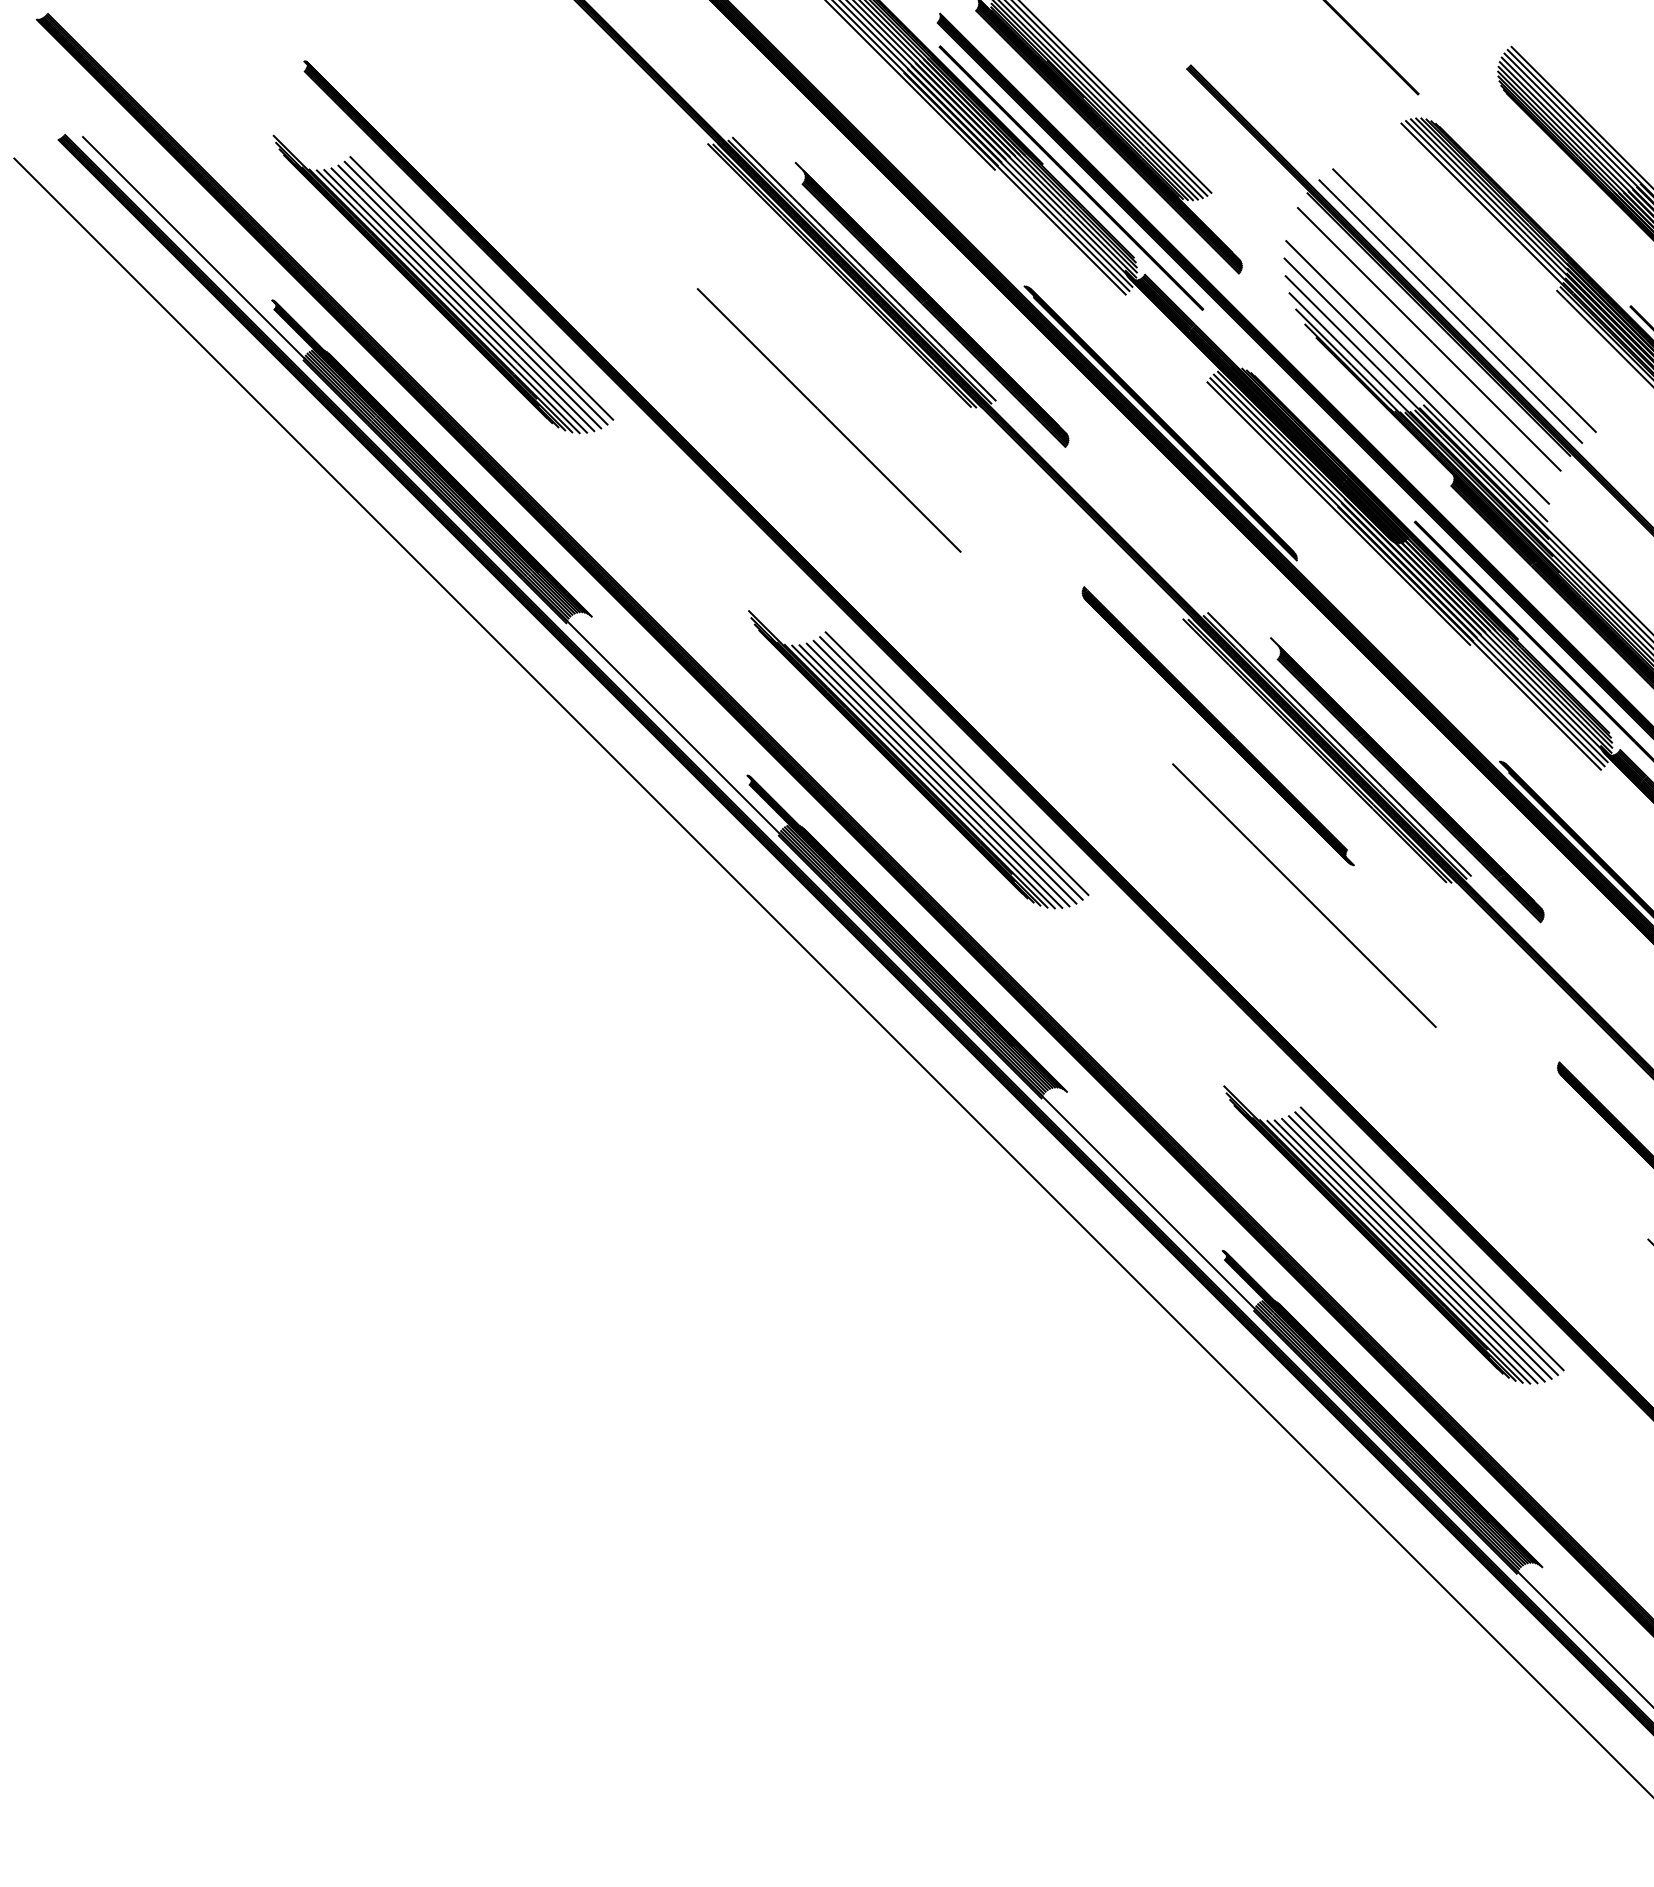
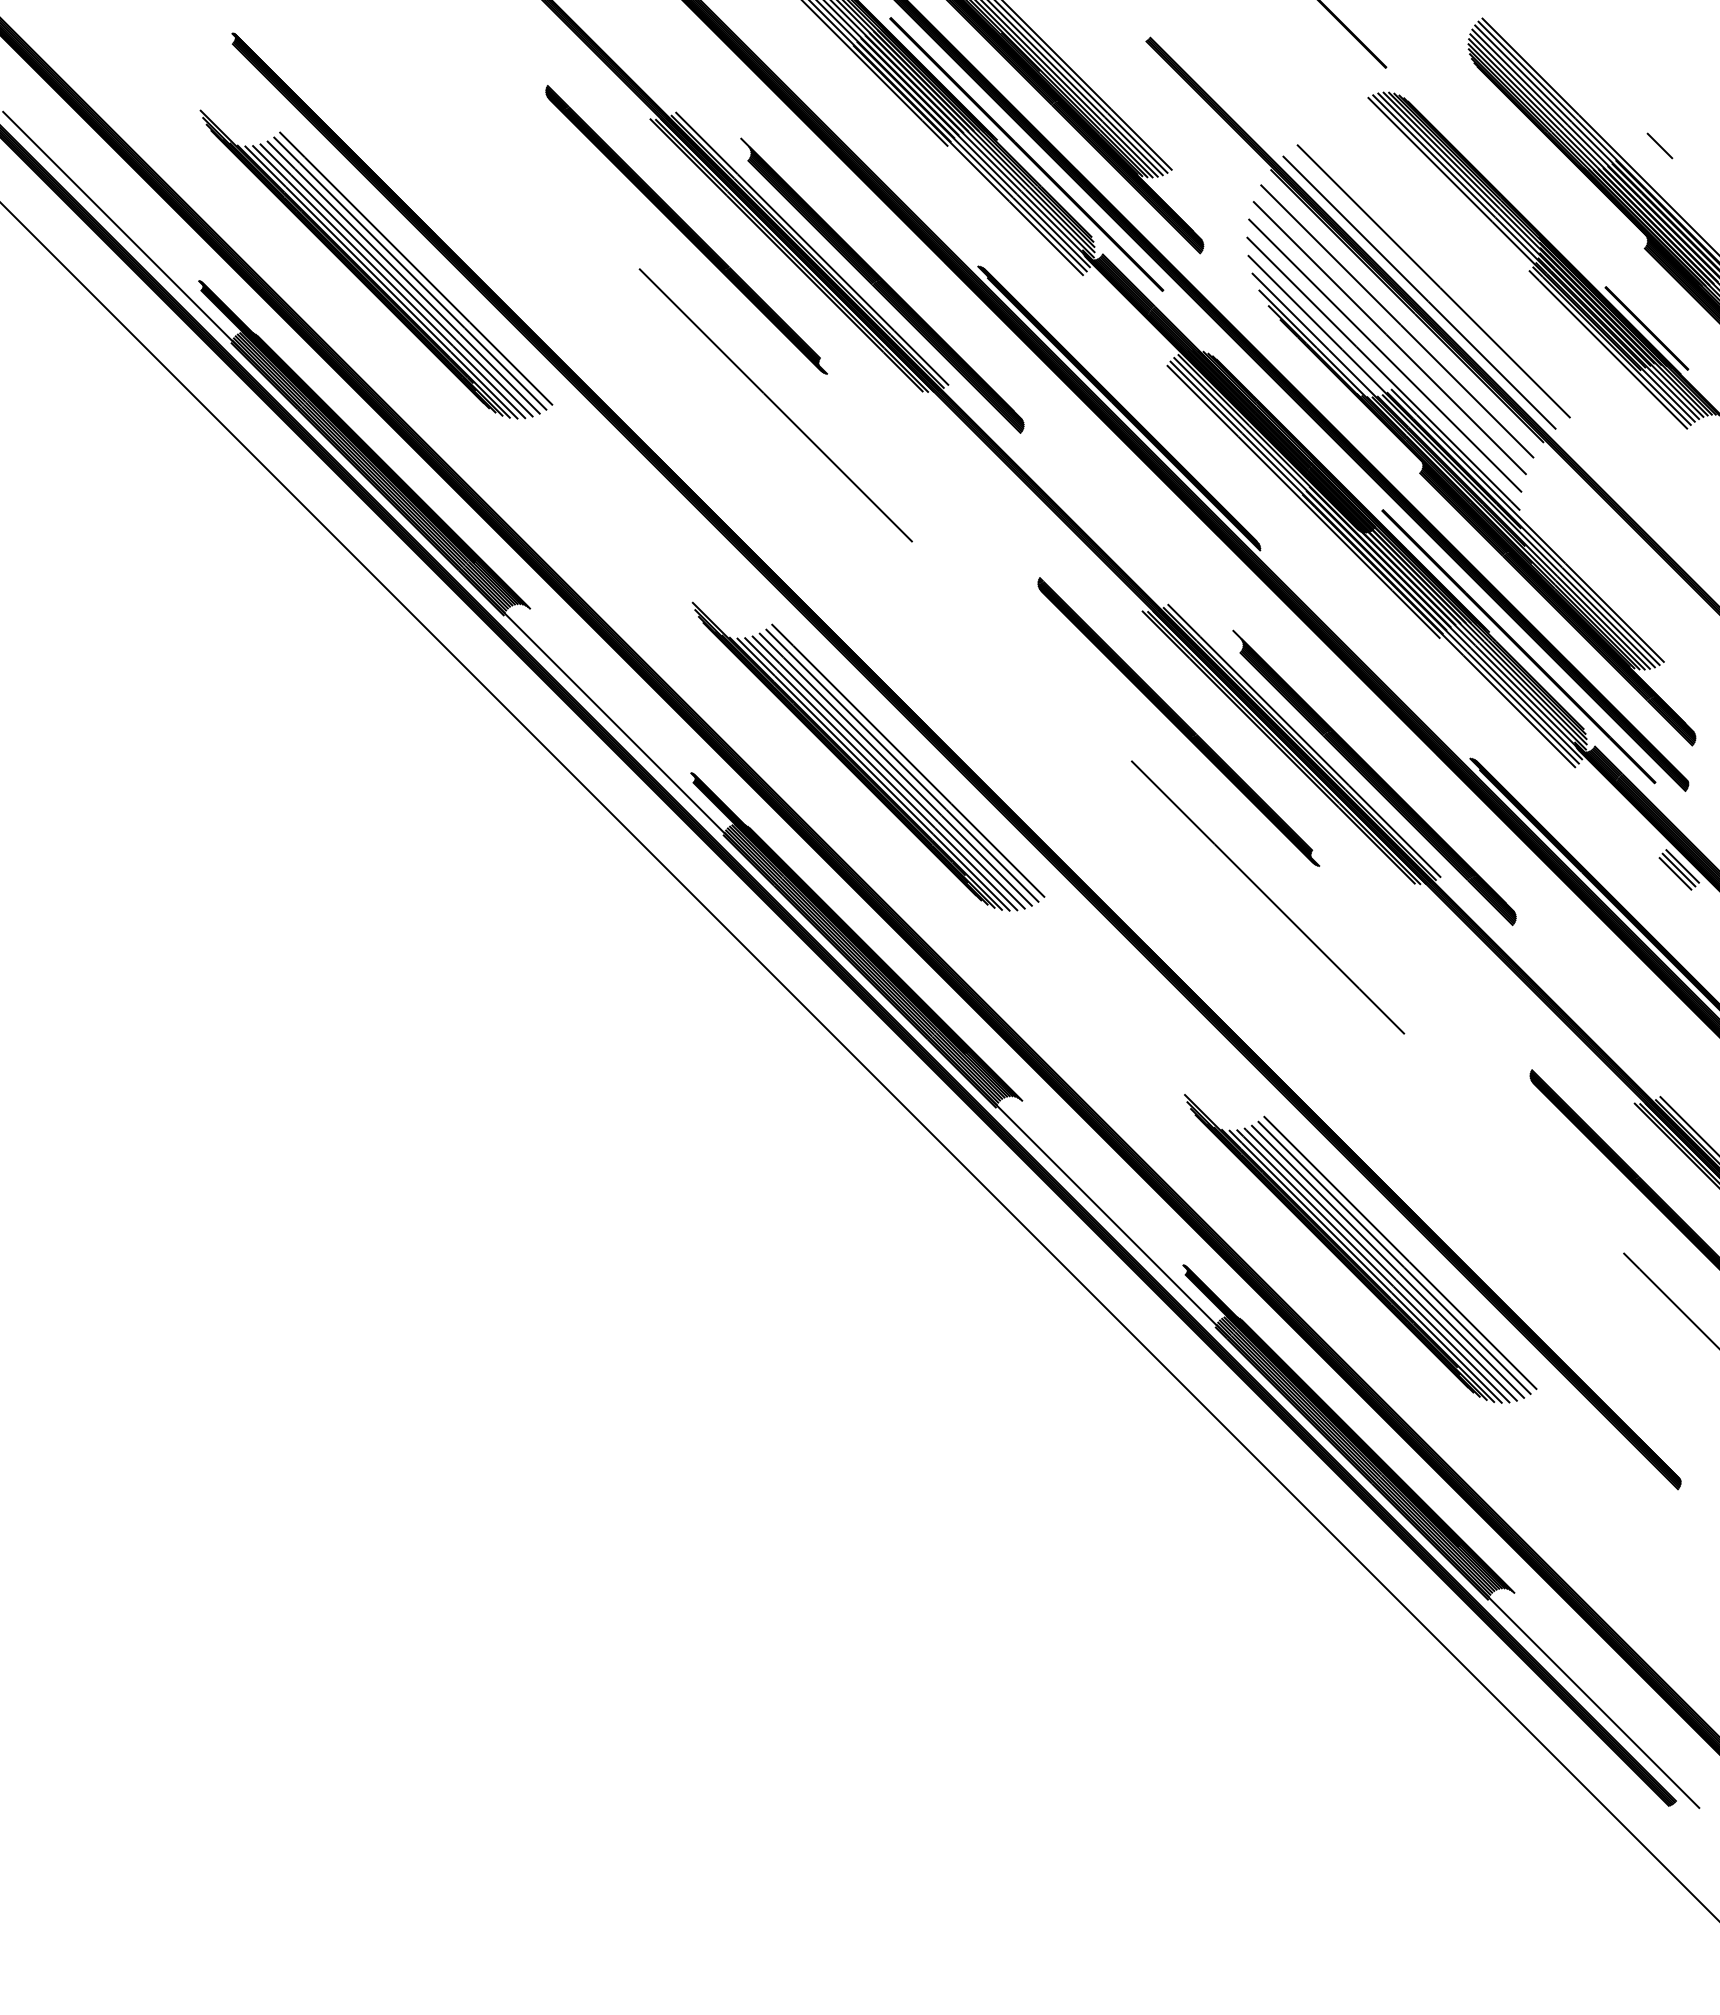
part: (742, 250) -> (686, 229), added
line: (1421, 355) -> (1389, 338), added

